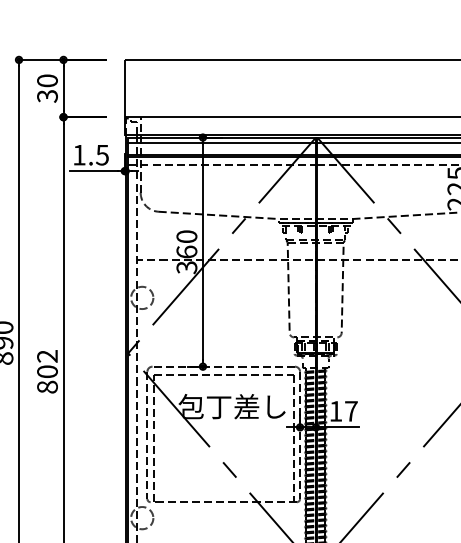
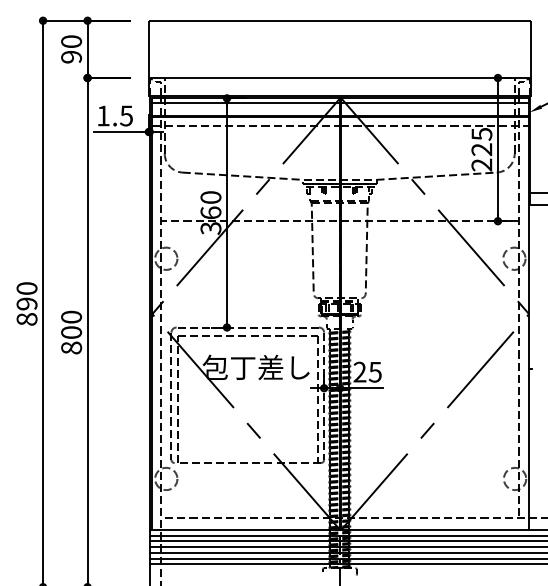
text: (47, 95) -> (71, 56), 30 -> 90
text: (47, 355) -> (71, 316), 802 -> 800
text: (343, 410) -> (367, 371), 17 -> 25

